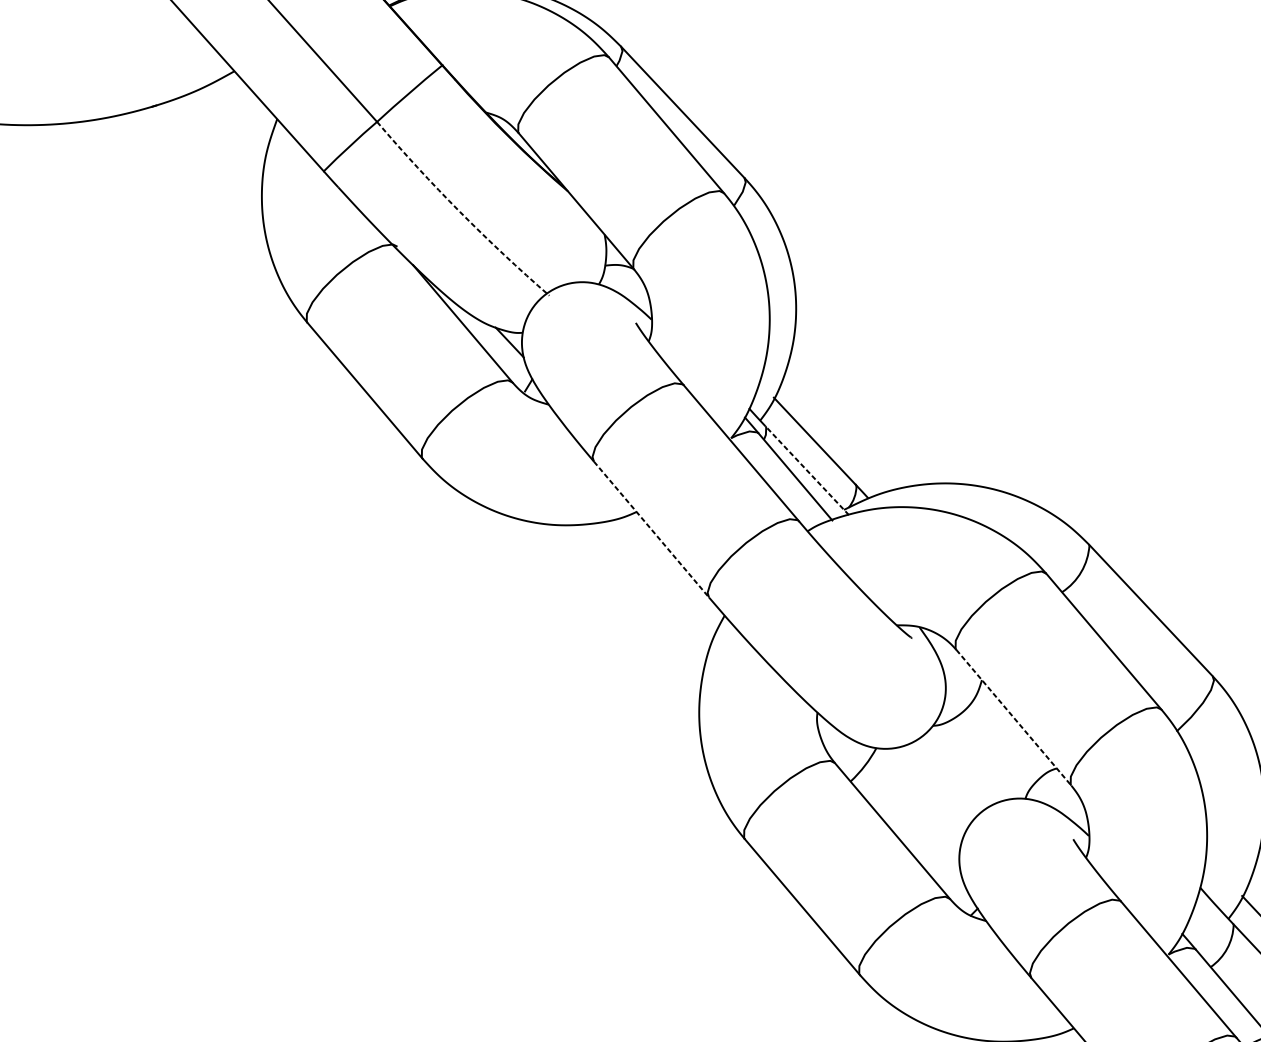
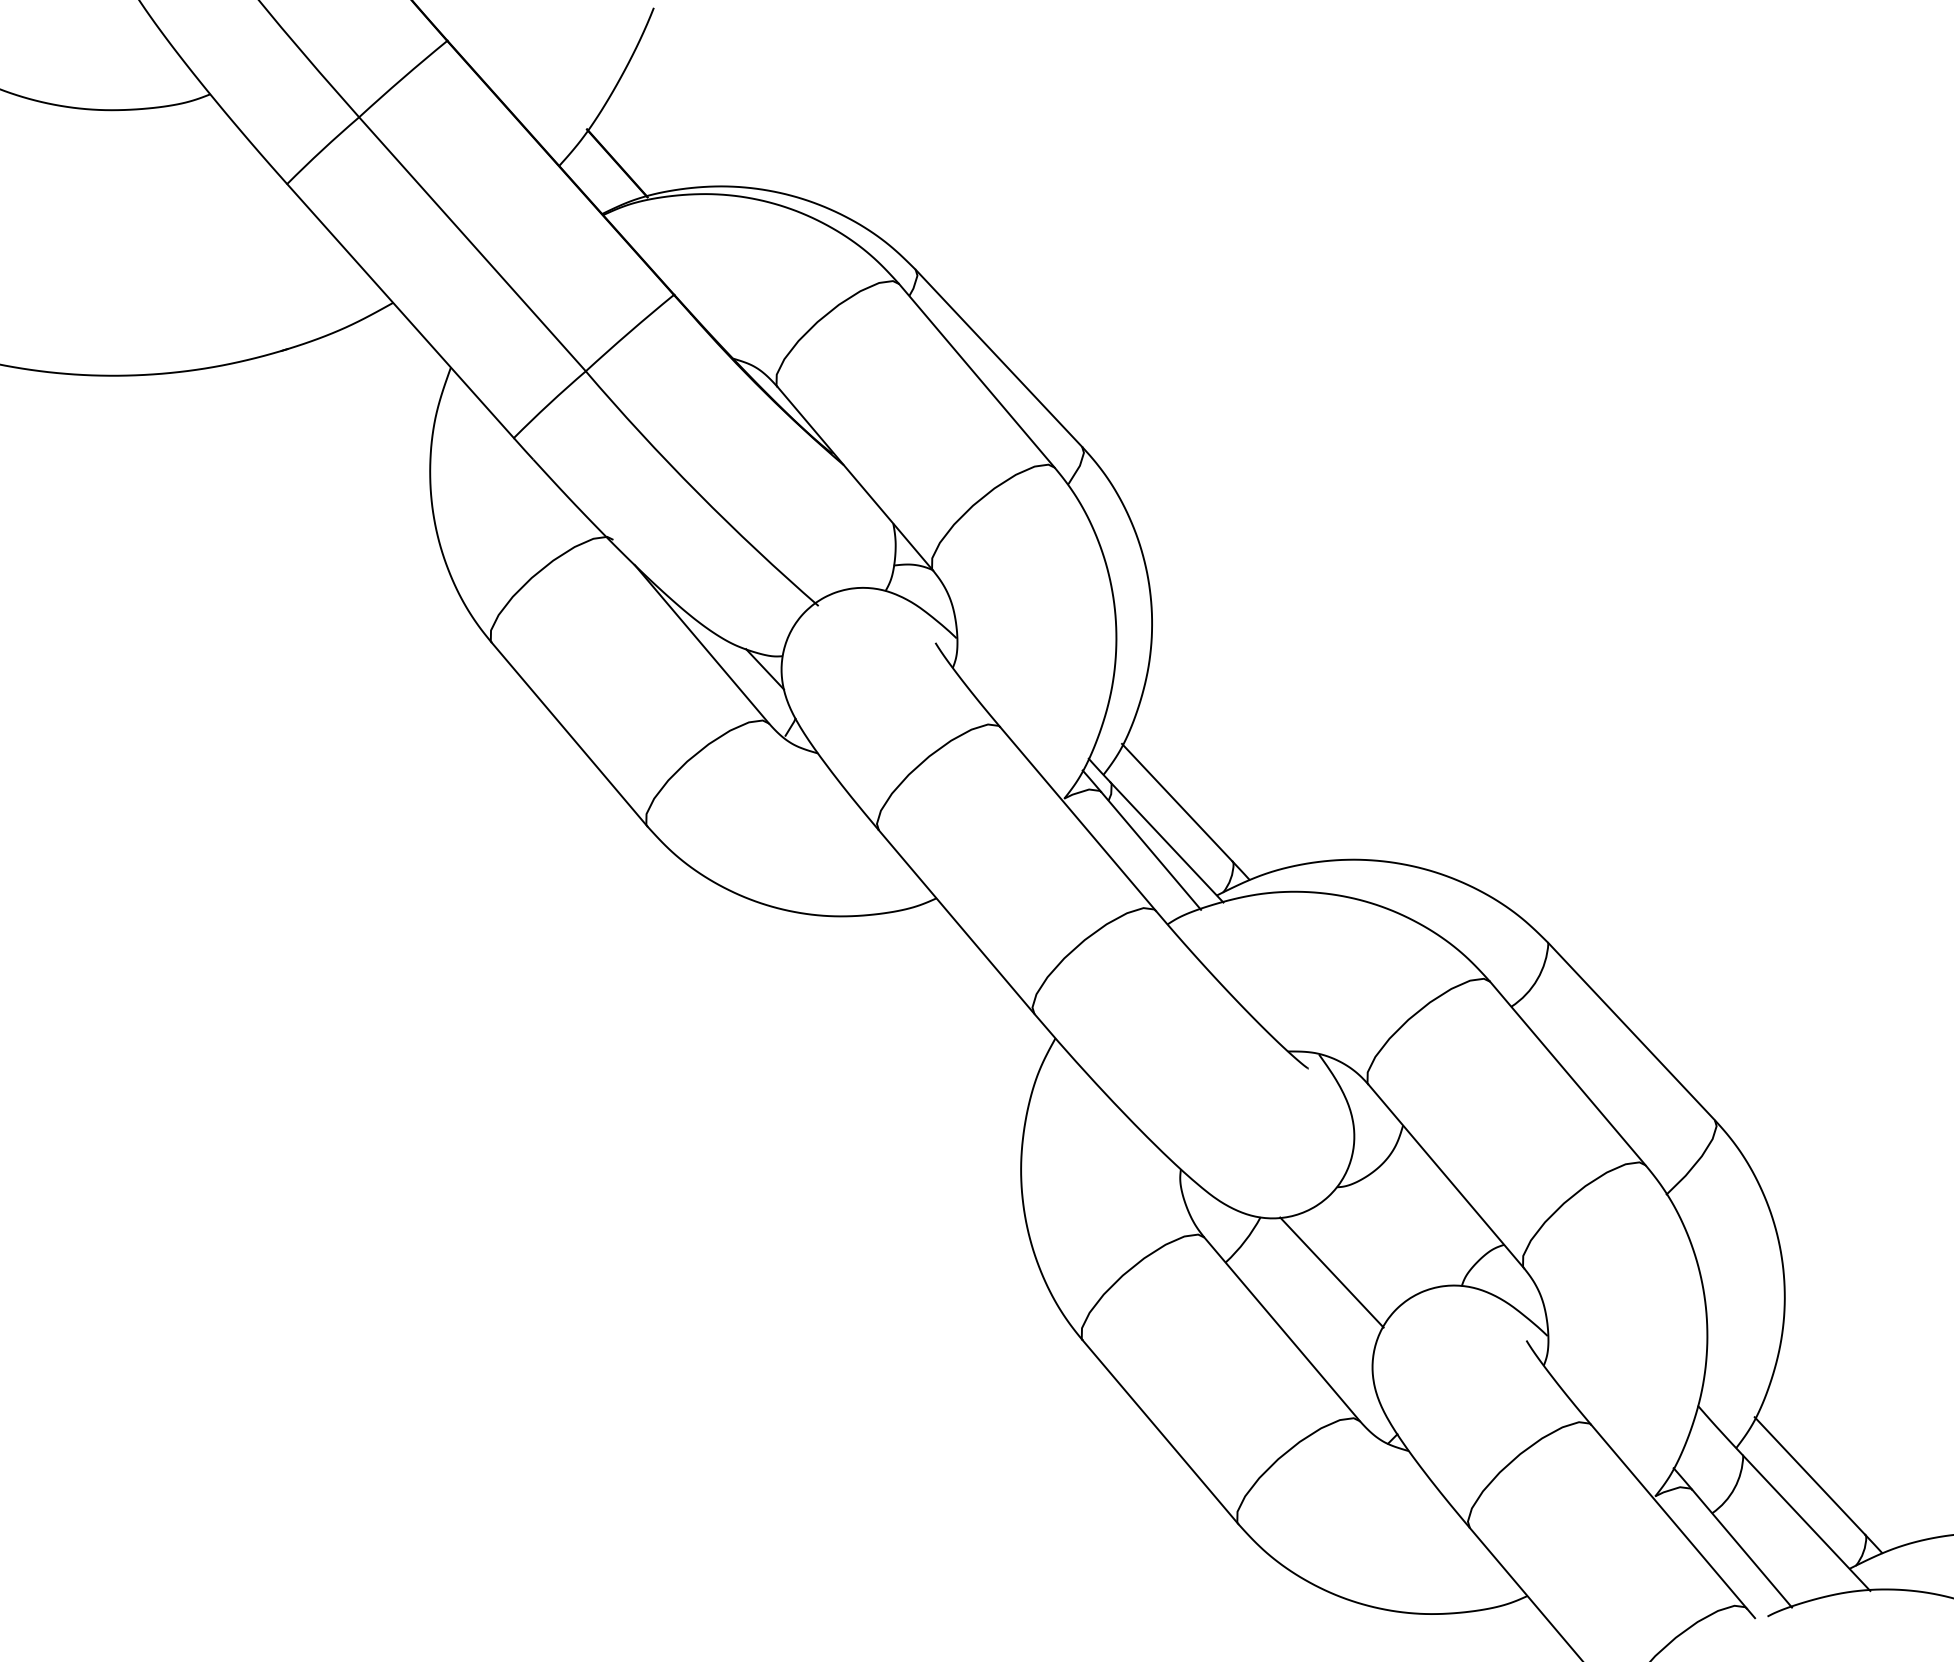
arc: (459, 211) -> (697, 492), dashed -> solid
line: (806, 470) -> (1166, 842), dashed -> solid
line: (651, 529) -> (956, 922), dashed -> solid
line: (1014, 717) -> (1446, 1176), dashed -> solid
line: (928, 788) -> (1331, 1272), added

